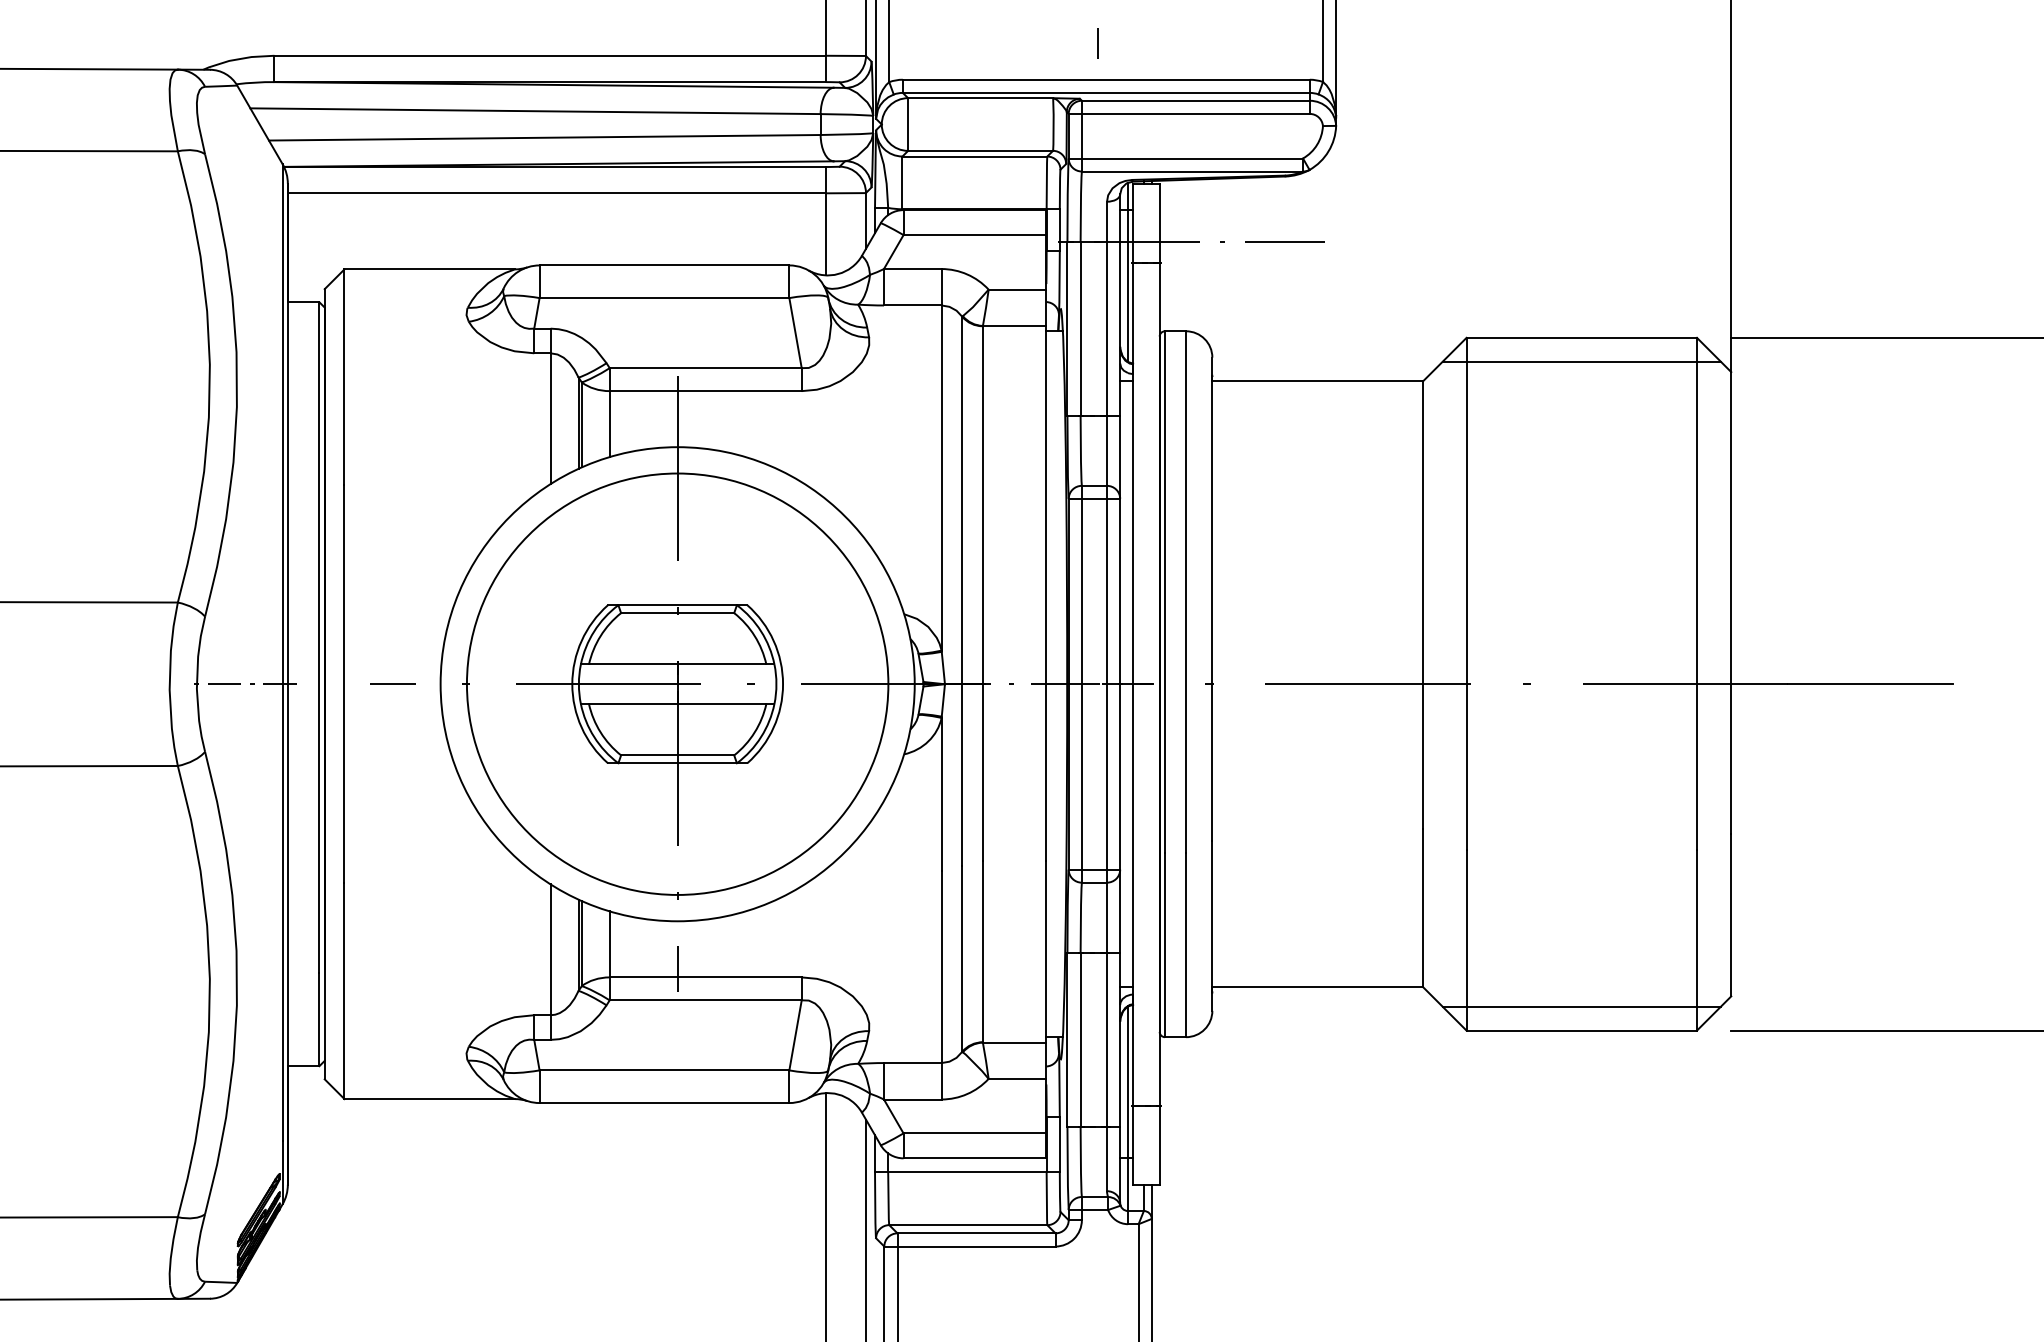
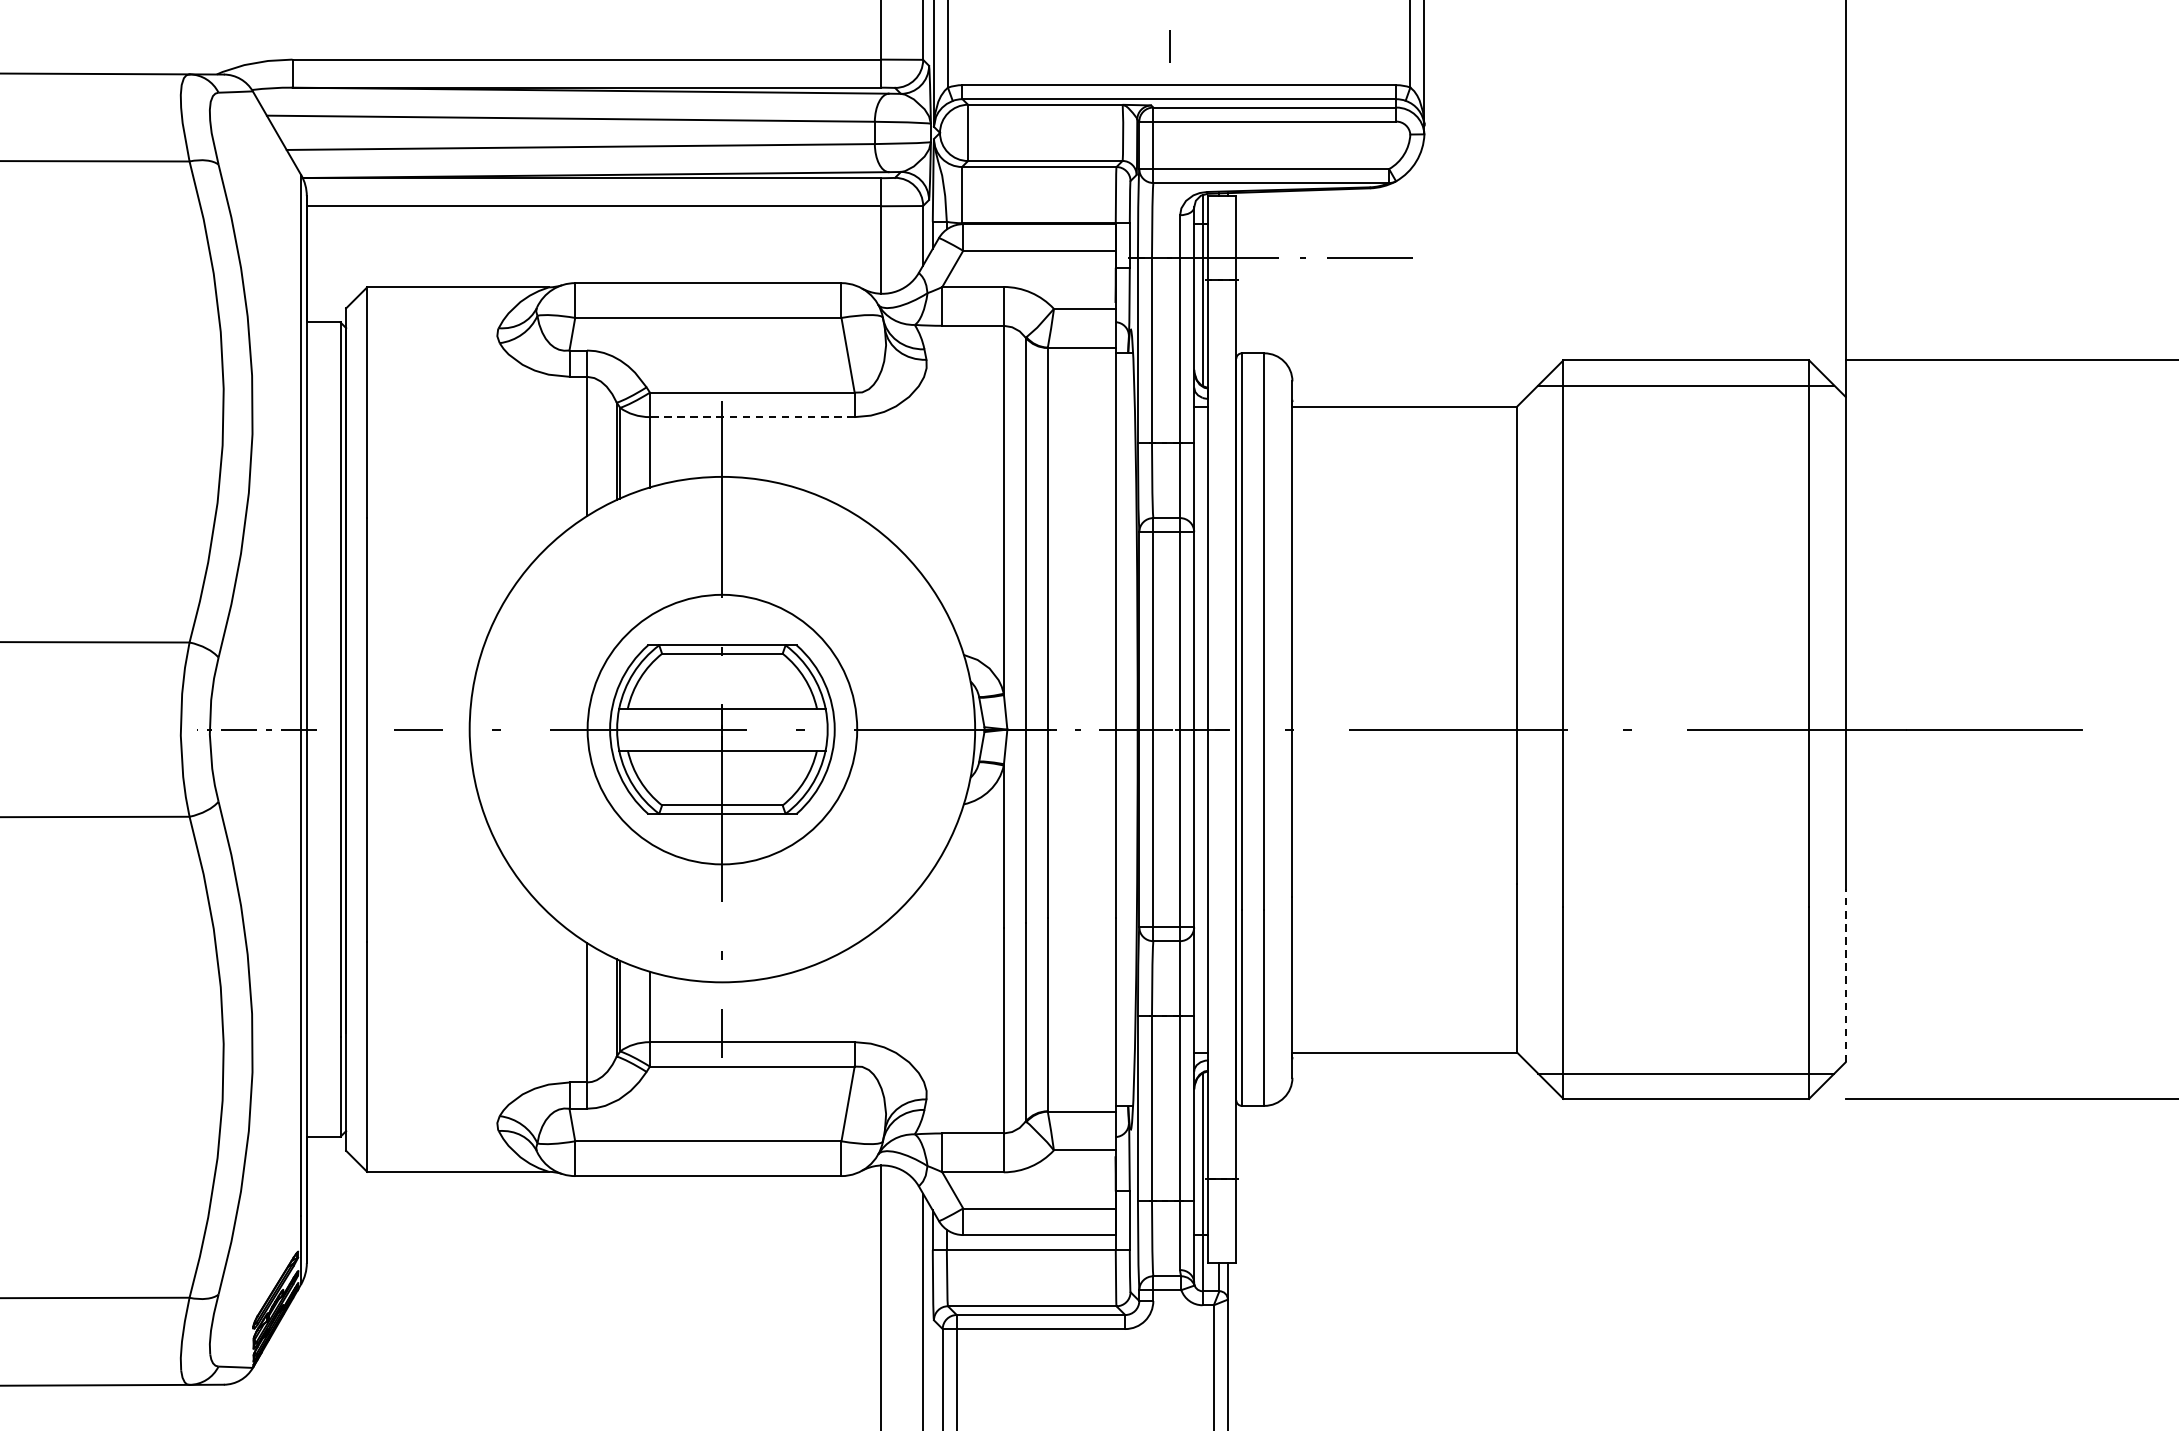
line: (705, 391) -> (752, 417), solid -> dashed
circle: (677, 683) -> (722, 728), size x0.6
line: (1731, 914) -> (1845, 975), solid -> dashed

